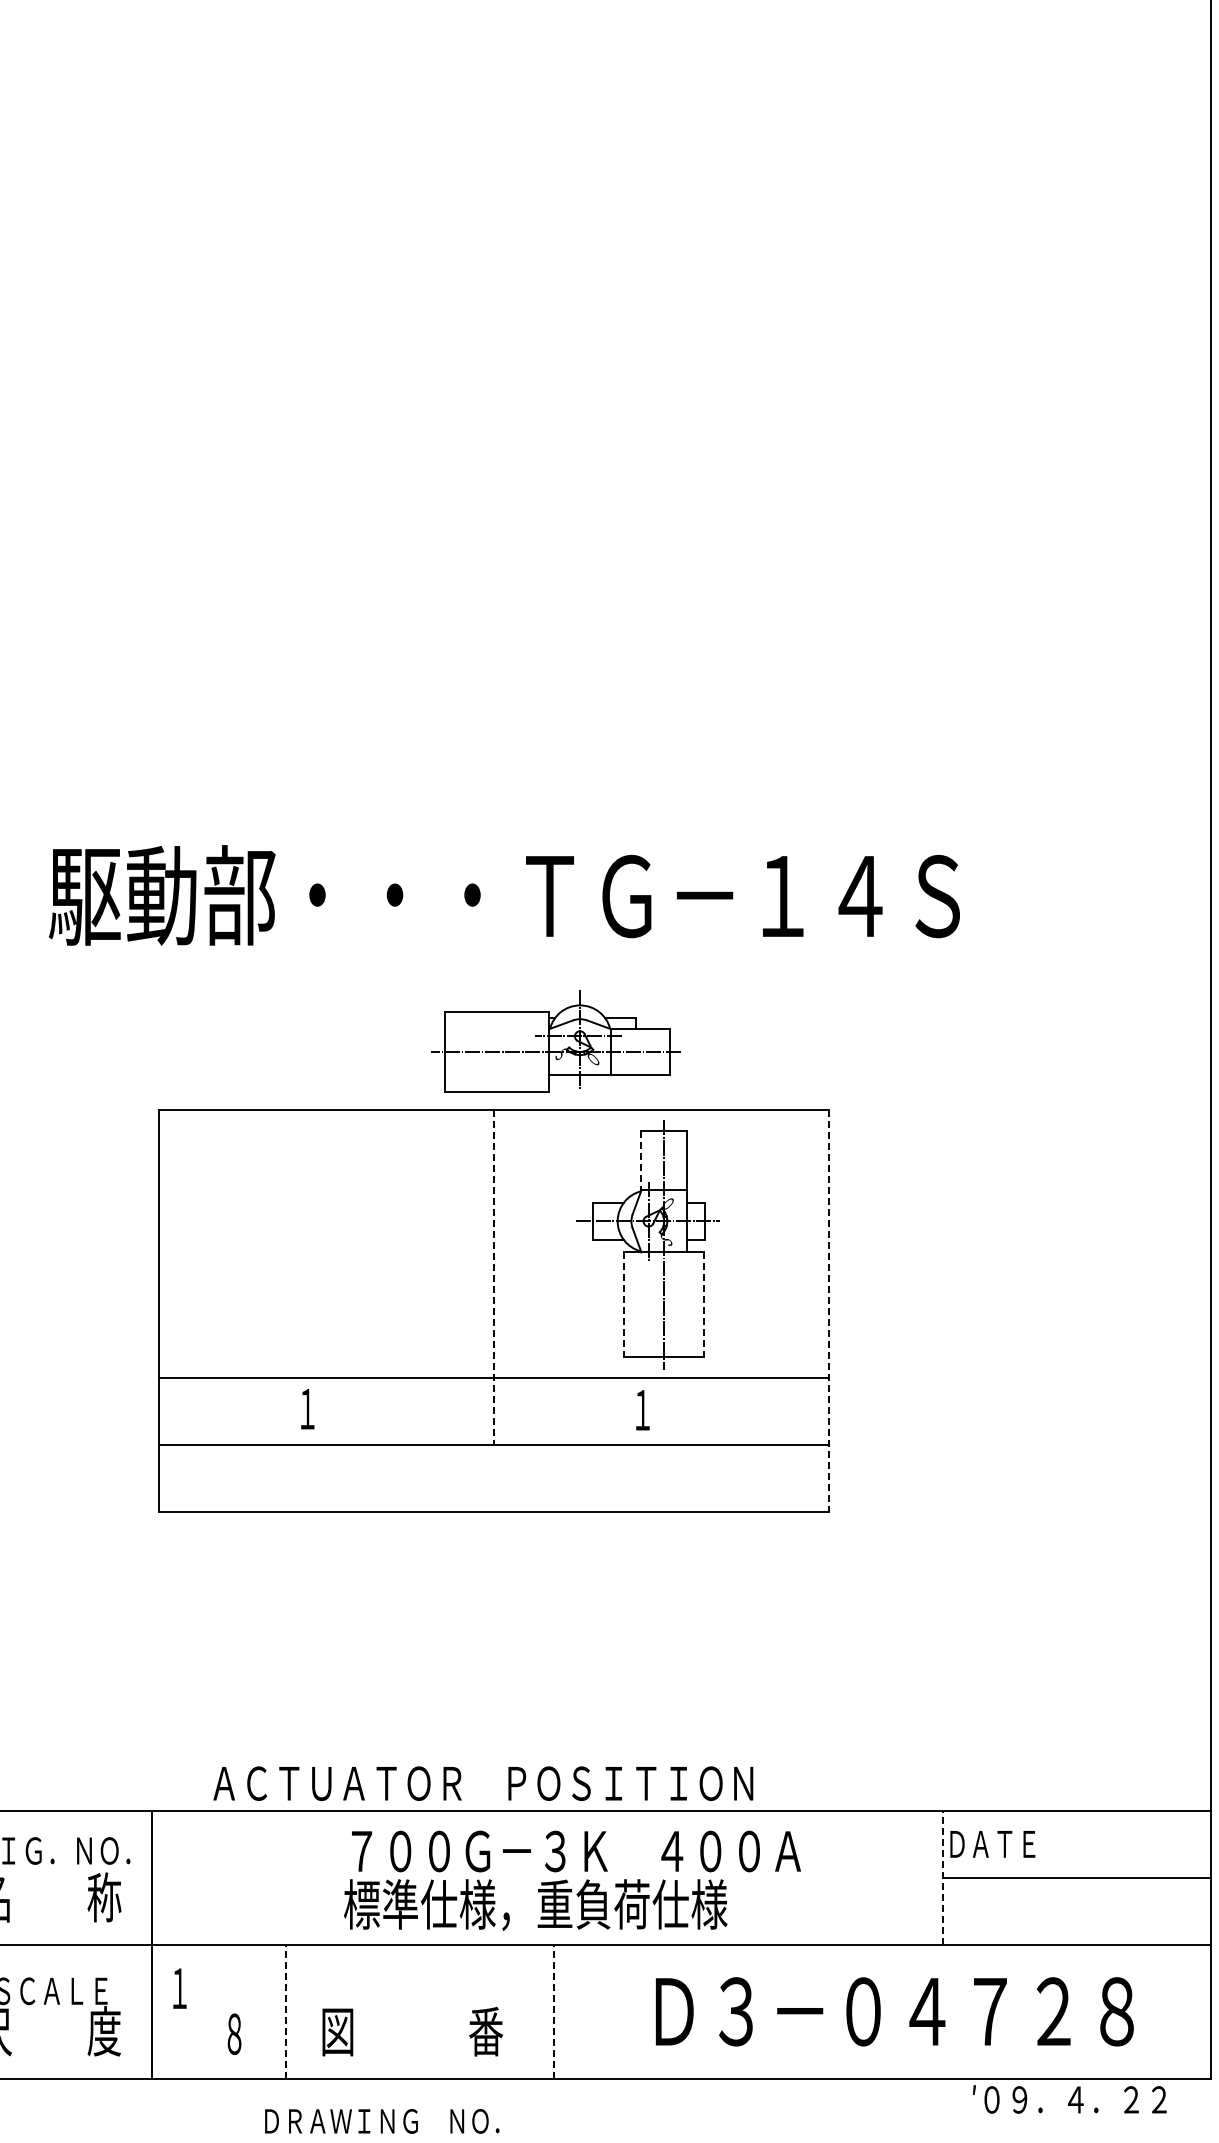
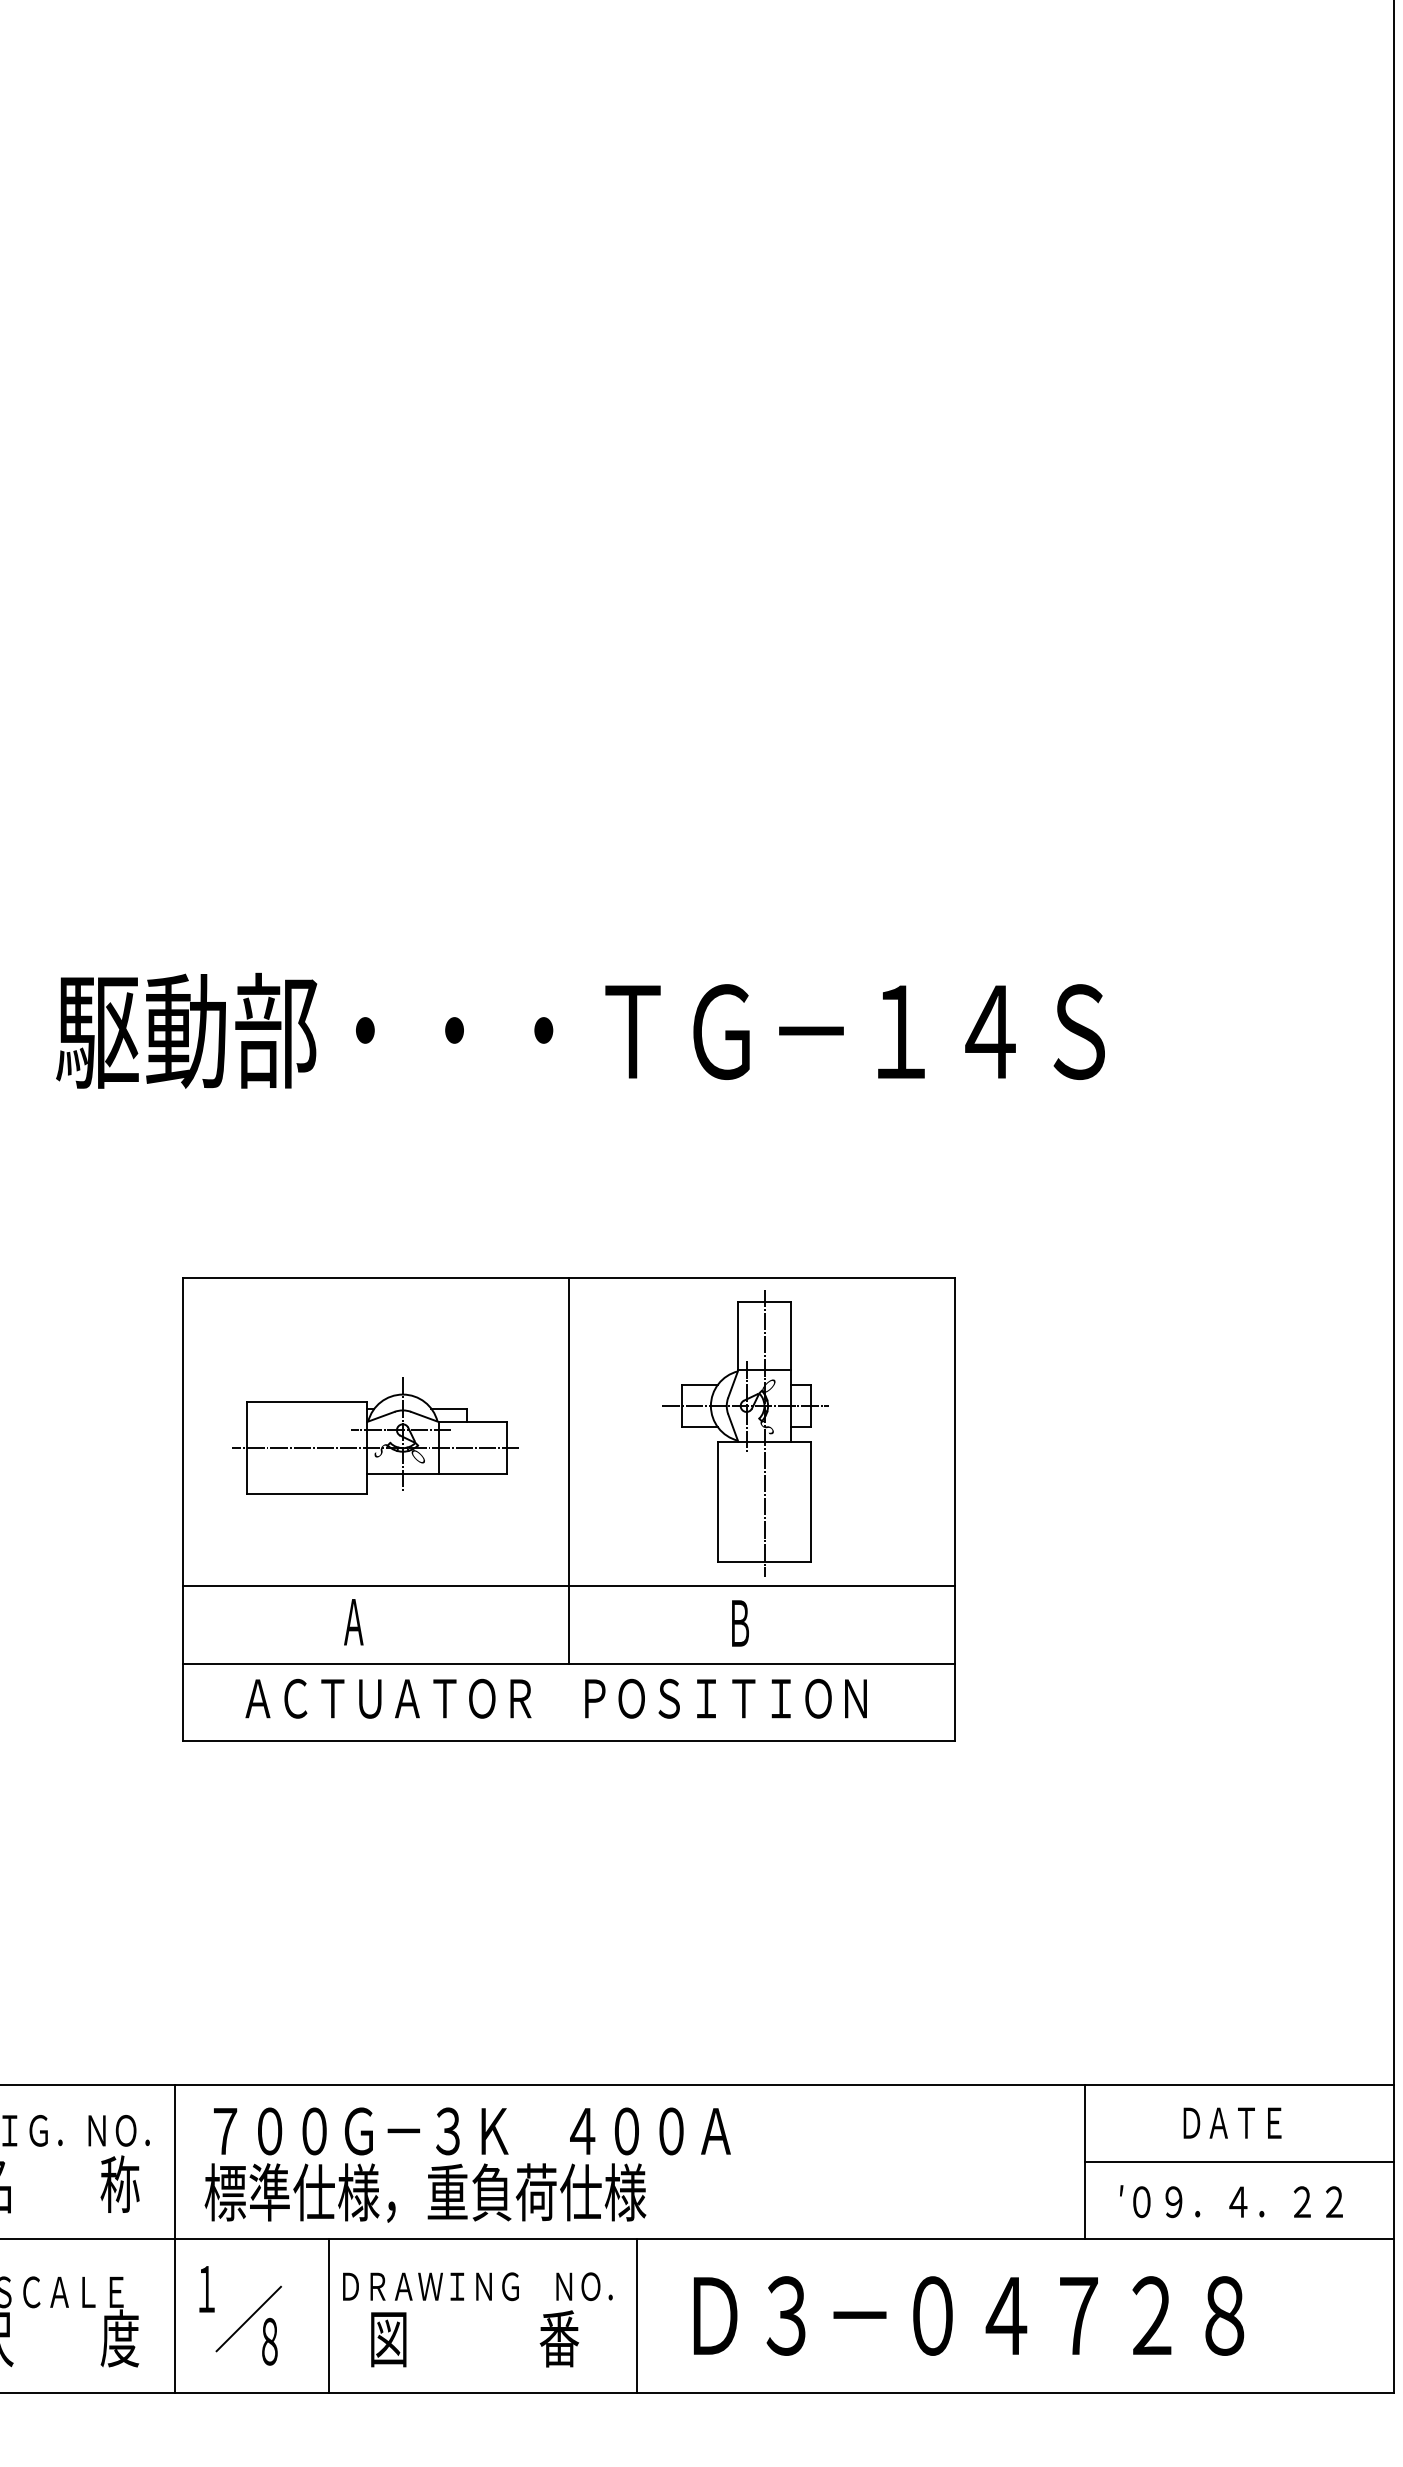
part: (555, 1041) -> (374, 1436), moved
line: (641, 1160) -> (738, 1335), dashed -> solid
line: (494, 1277) -> (569, 1470), dashed -> solid
line: (624, 1305) -> (718, 1502), dashed -> solid
line: (704, 1305) -> (810, 1502), dashed -> solid
line: (829, 1311) -> (954, 1509), dashed -> solid
text: (307, 1409) -> (353, 1622), １ -> Ａ
text: (643, 1410) -> (740, 1623), １ -> Ｂ
text: (483, 1783) -> (556, 1698), moved
text: (992, 1844) -> (1232, 2123), moved
line: (942, 1877) -> (1084, 2161), dashed -> solid
text: (572, 1880) -> (467, 2164), moved
line: (285, 2011) -> (328, 2315), dashed -> solid
line: (553, 2011) -> (637, 2315), dashed -> solid
text: (894, 2011) -> (968, 2315), moved
line: (216, 2014) -> (249, 2319), added
text: (1069, 2099) -> (1231, 2201), moved
text: (382, 2121) -> (478, 2286), moved

